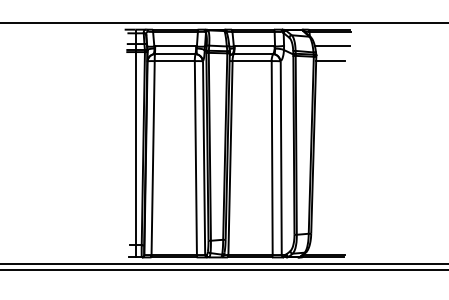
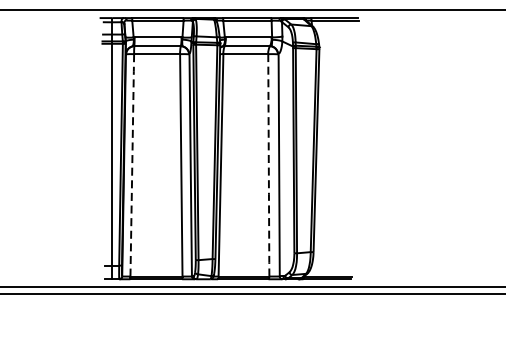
line: (332, 46) -> (337, 37), removed
line: (330, 61) -> (335, 54), removed
line: (153, 157) -> (132, 164), solid -> dashed
line: (272, 159) -> (269, 166), solid -> dashed

